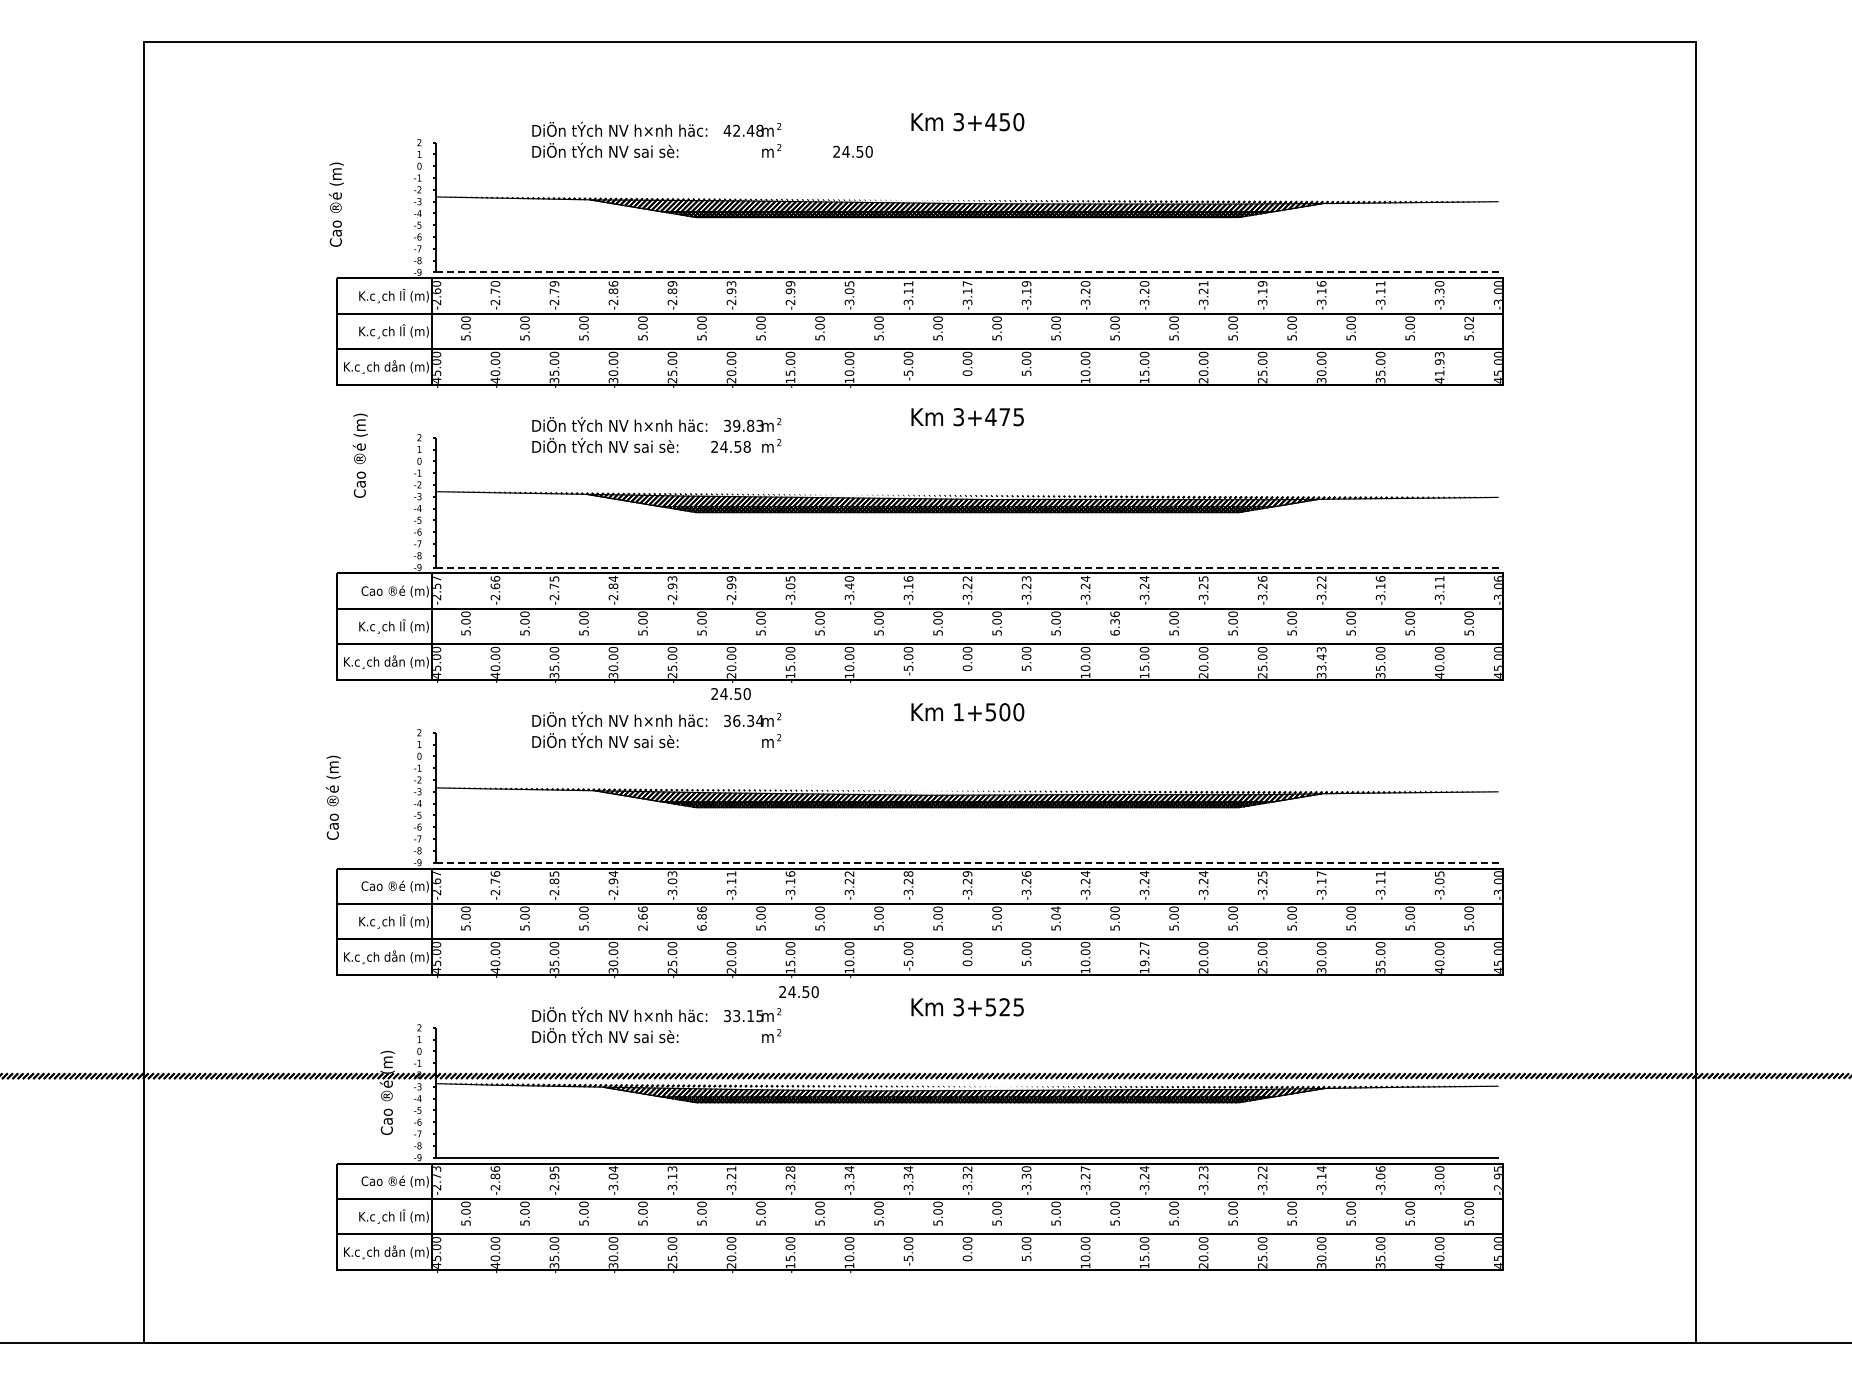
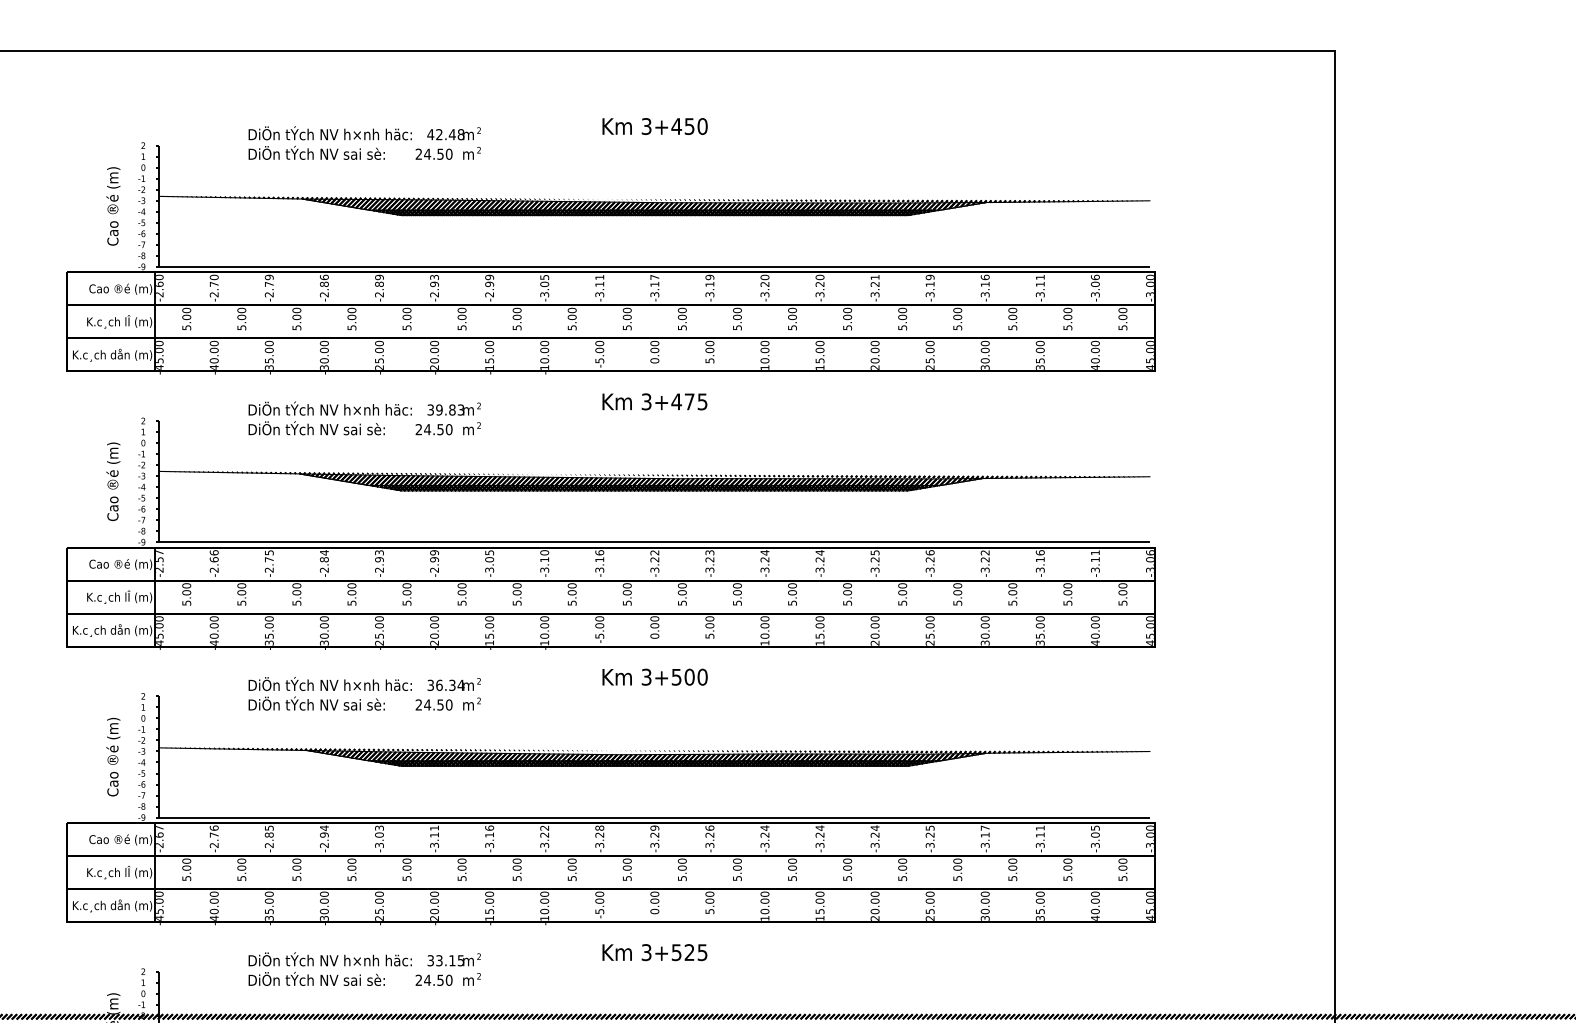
text: (852, 151) -> (433, 153), moved
text: (335, 204) -> (112, 206), moved
line: (968, 272) -> (655, 266), dashed -> solid
text: (1439, 287) -> (1095, 280), -3.30 -> -3.06
text: (382, 295) -> (108, 288), K.c¸ch lÎ (m) -> Cao ®é (m)
text: (1468, 319) -> (1122, 310), 5.02 -> 5.00
text: (1439, 363) -> (1095, 351), 41.93 -> 40.00
text: (746, 446) -> (448, 429), 24.58 -> 24.50
text: (359, 455) -> (112, 481), moved
line: (968, 567) -> (655, 542), dashed -> solid
text: (849, 586) -> (544, 559), -3.40 -> -3.10
text: (1114, 623) -> (791, 594), 6.36 -> 5.00
text: (1321, 658) -> (985, 627), 33.43 -> 30.00
text: (730, 693) -> (433, 704), moved
text: (958, 712) -> (646, 677), 1+500 -> 3+500
text: (332, 797) -> (112, 756), moved
line: (968, 862) -> (655, 817), dashed -> solid
text: (1055, 909) -> (736, 861), 5.04 -> 5.00
text: (642, 918) -> (351, 869), 2.66 -> 5.00
text: (701, 918) -> (406, 869), 6.86 -> 5.00
text: (1144, 953) -> (819, 902), 19.27 -> 15.00
text: (798, 992) -> (433, 980), moved

